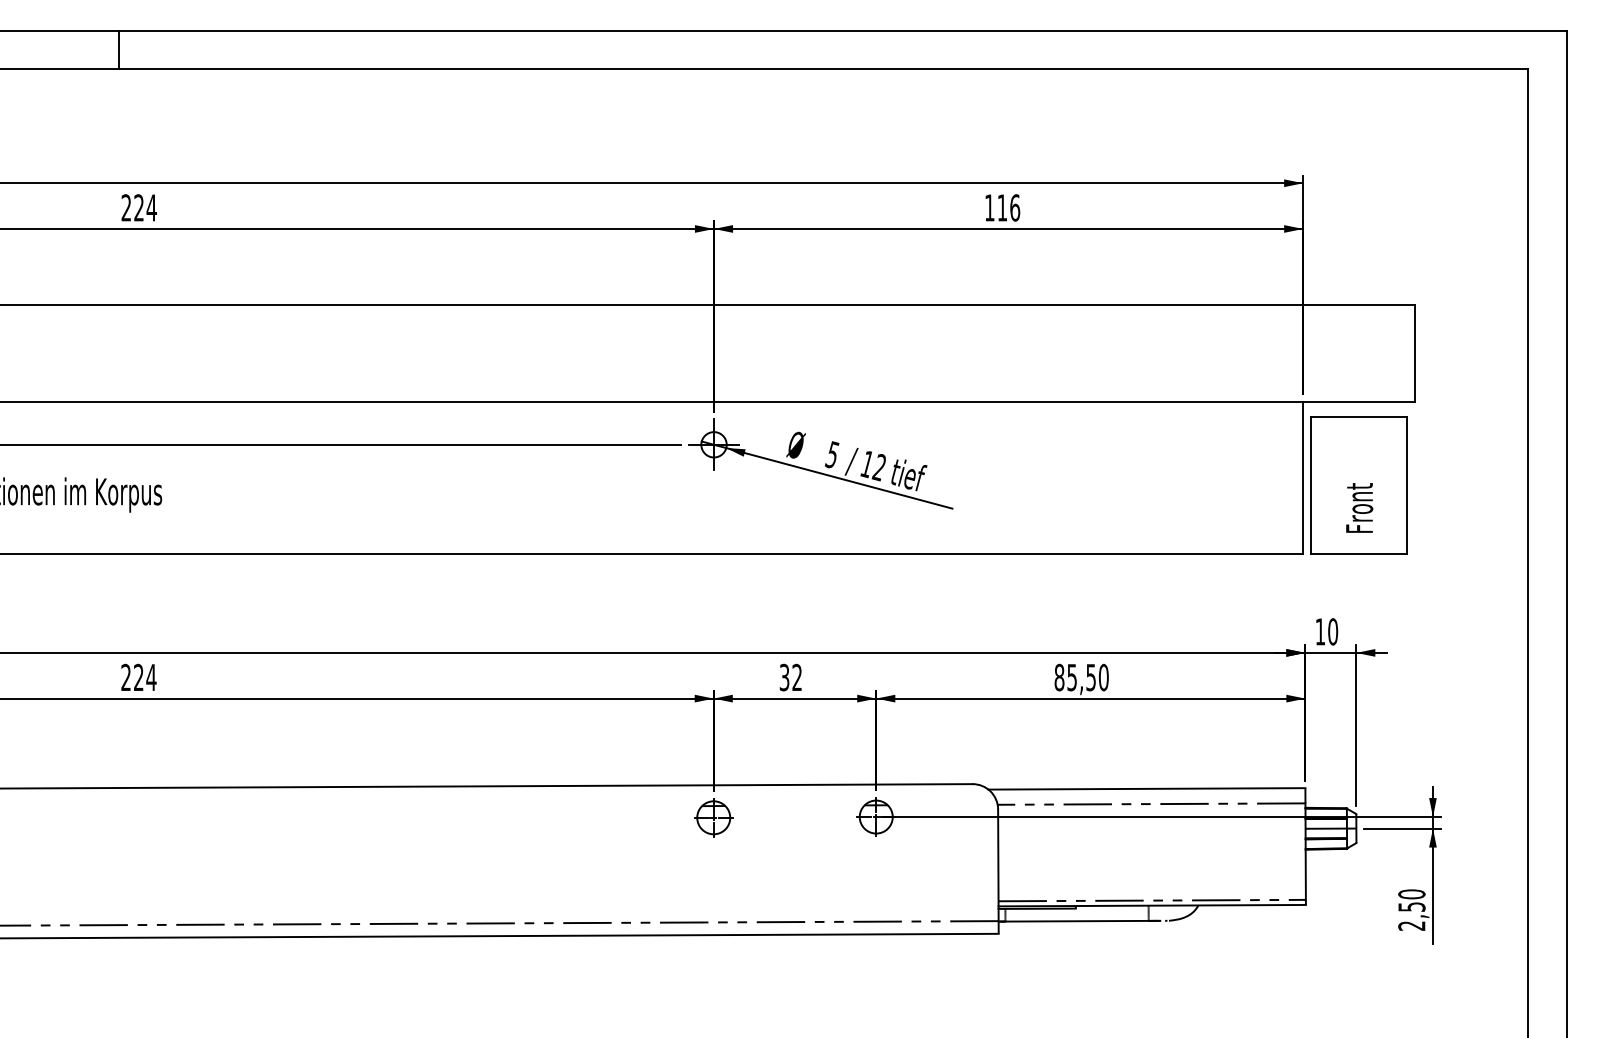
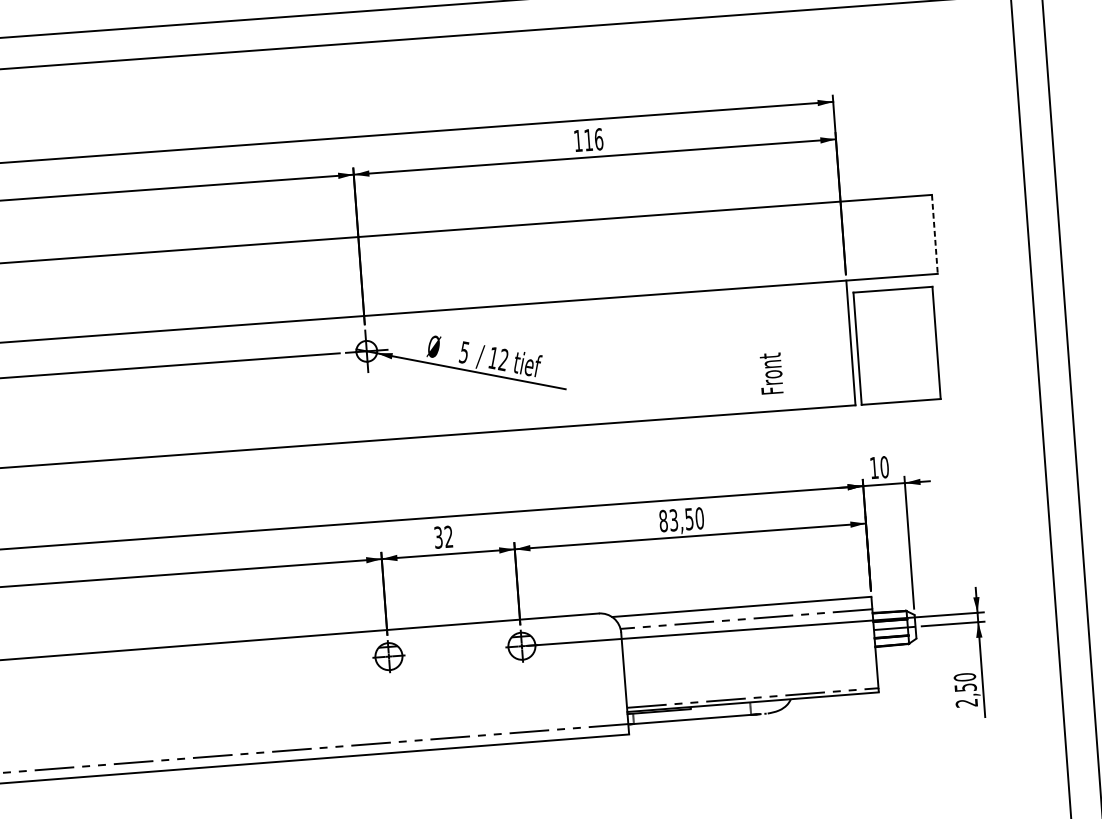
line: (1414, 353) -> (934, 234), solid -> dashed
text: (1359, 507) -> (771, 373), moved
text: (1071, 676) -> (673, 519), 85,50 -> 83,50

